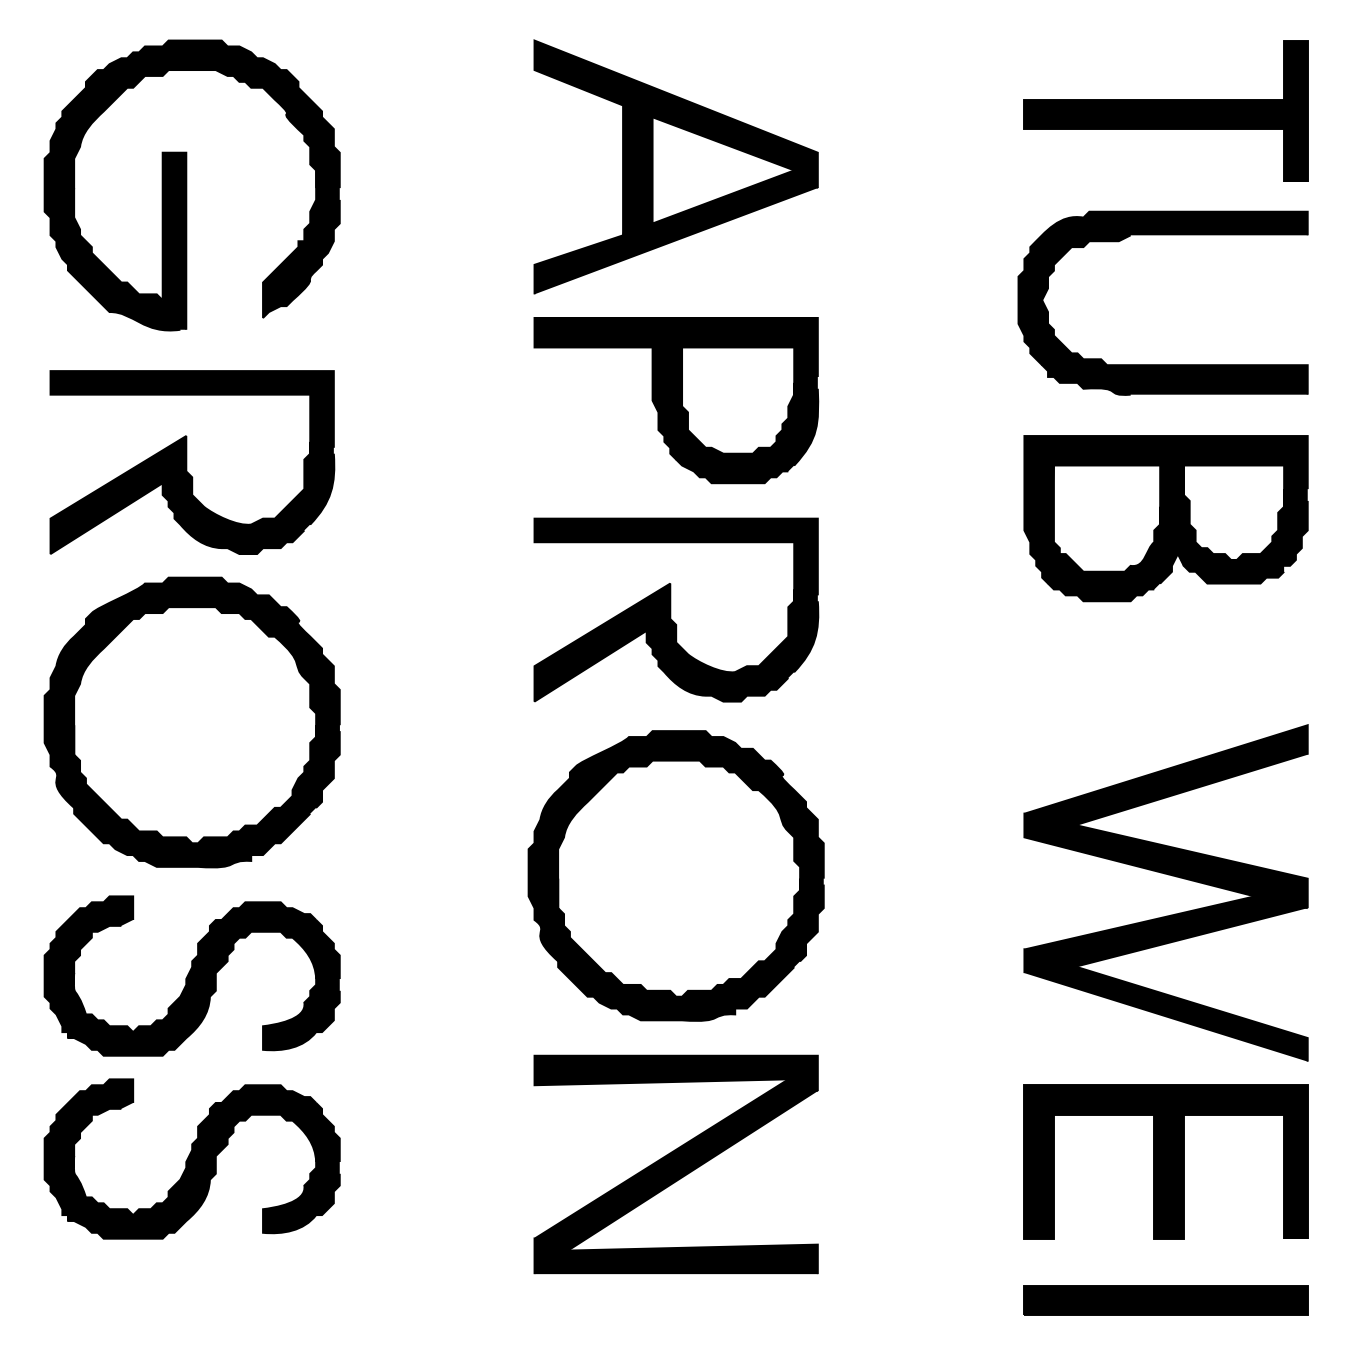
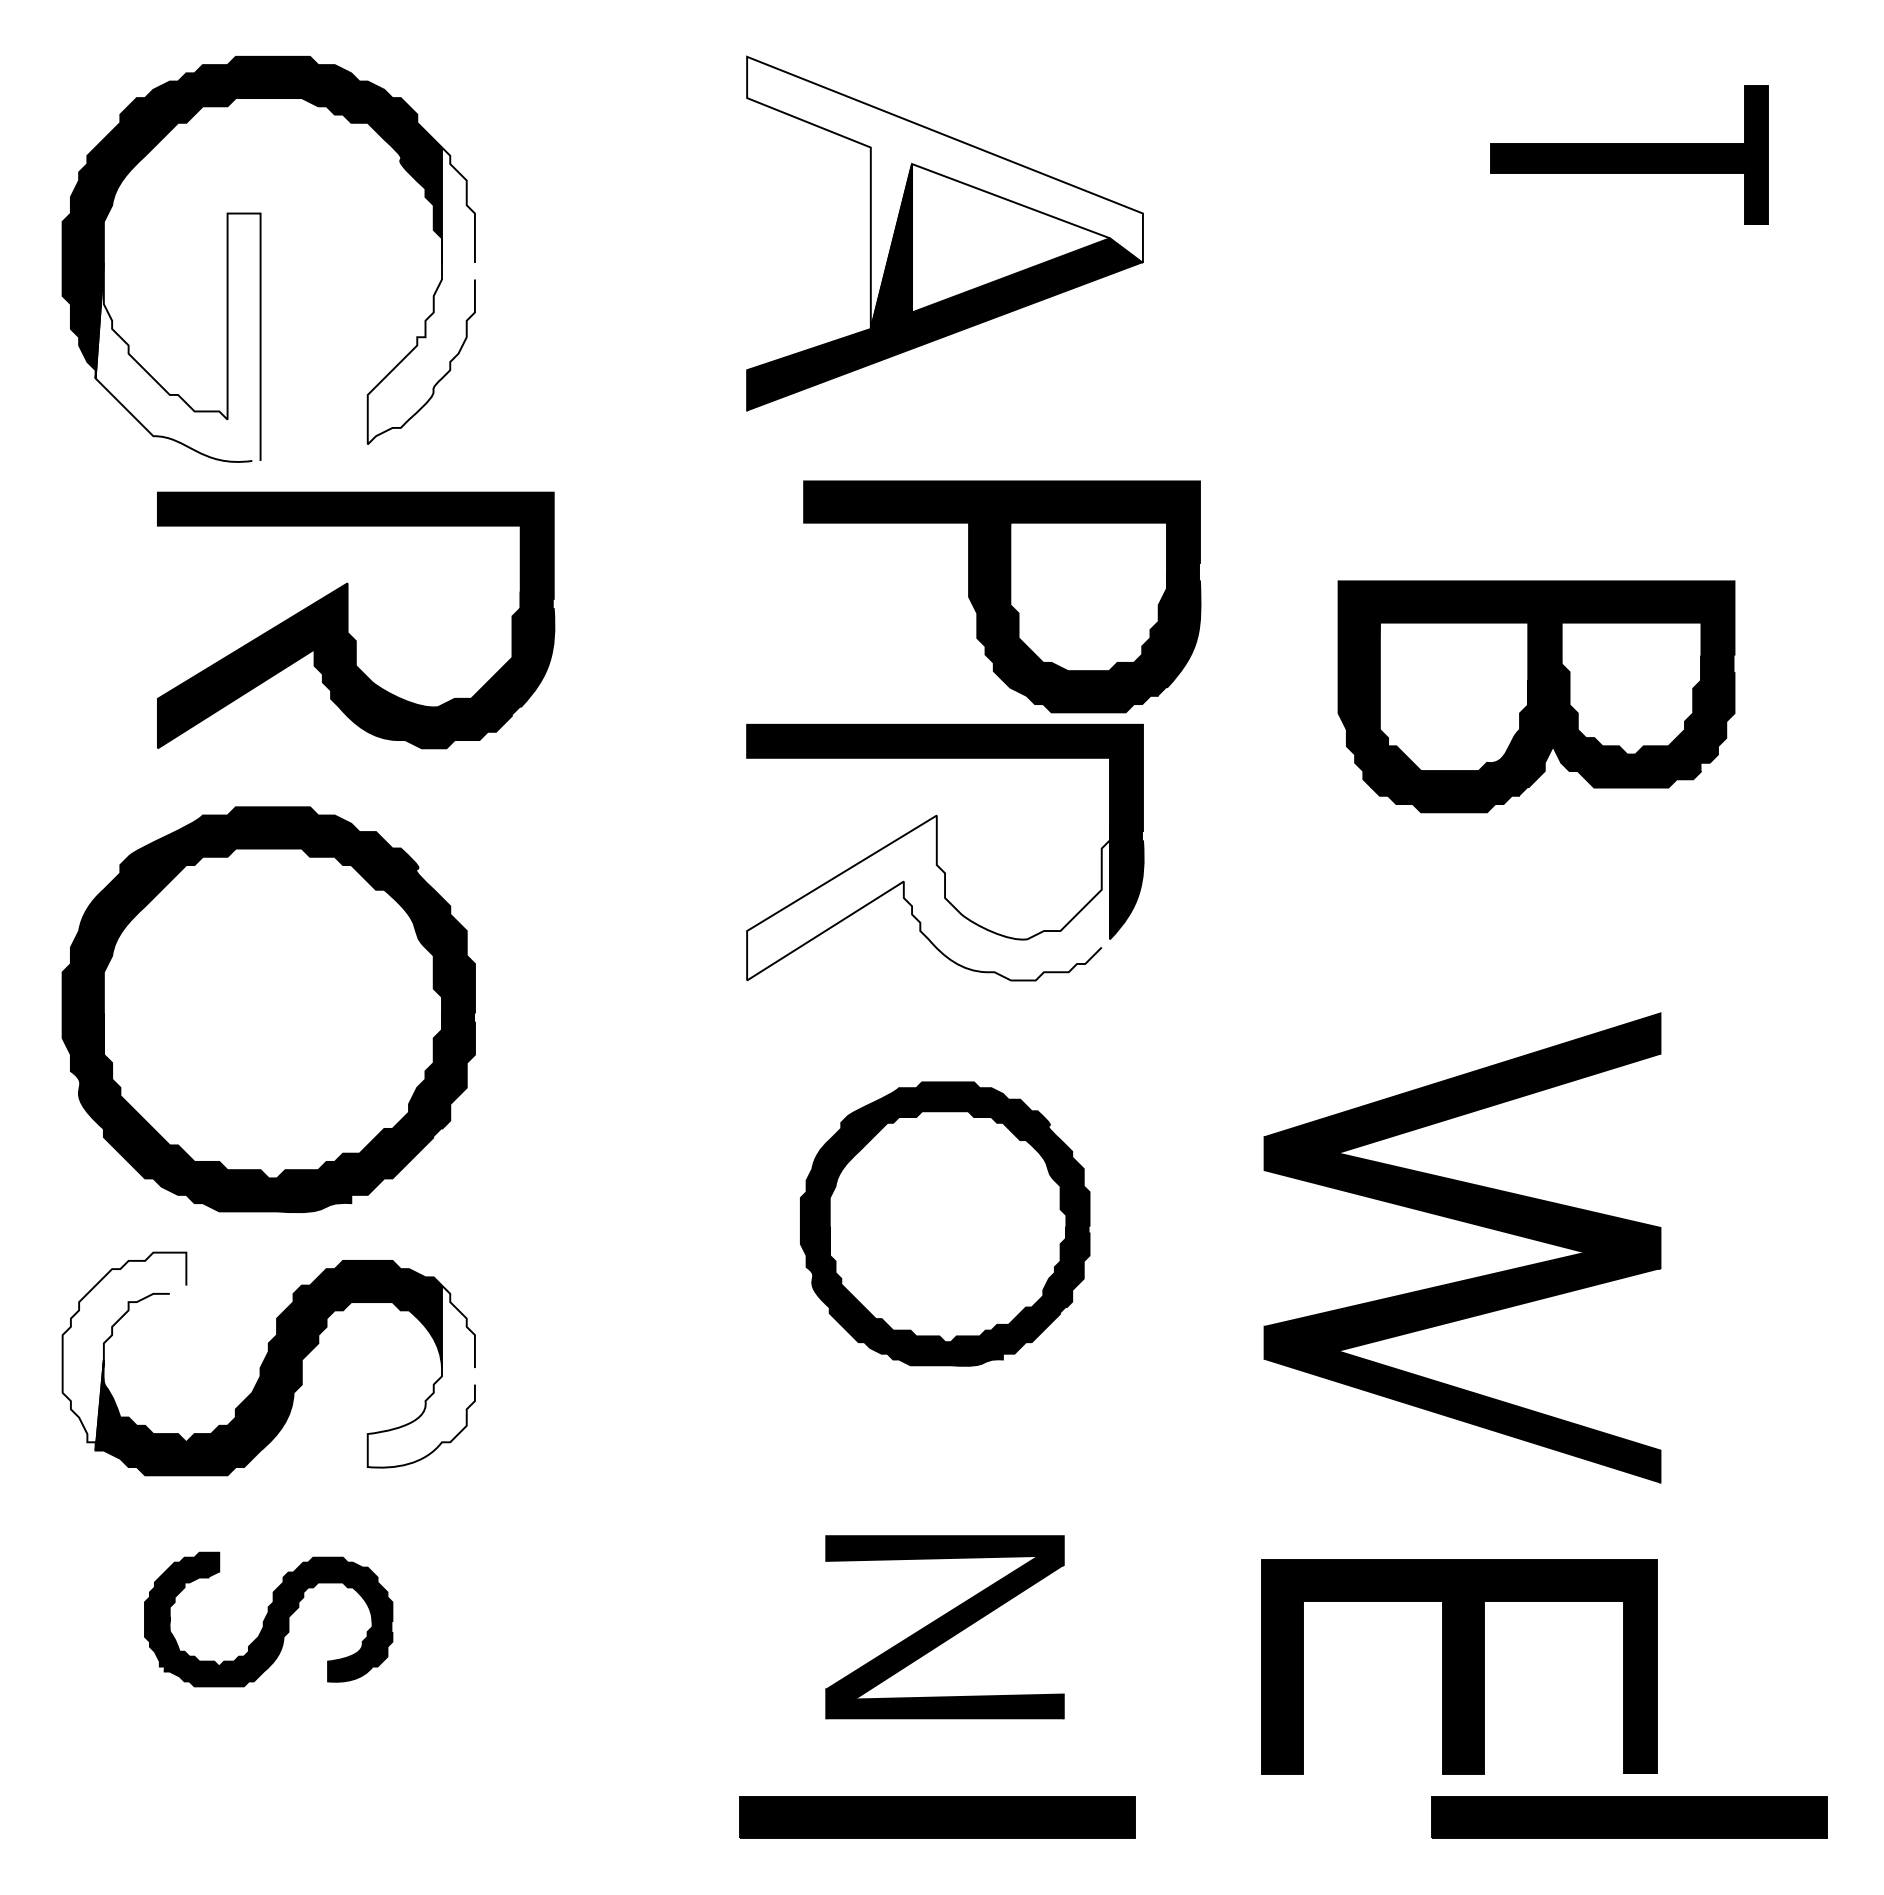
part: (1166, 111) -> (1629, 155), size x0.7
fill: (675, 137) -> (944, 192), removed
fill: (300, 211) -> (420, 295), removed
fill: (126, 241) -> (177, 337), removed
part: (1163, 364) -> (1625, 509), removed
part: (676, 400) -> (1002, 596), moved
part: (186, 462) -> (348, 620), moved
part: (1166, 518) -> (1536, 696), moved
fill: (664, 642) -> (928, 897), removed
part: (676, 875) -> (945, 1223), size x0.7
part: (1169, 875) -> (1467, 1223), moved
fill: (88, 967) -> (124, 1351), removed
fill: (300, 985) -> (420, 1376), removed
part: (191, 1158) -> (268, 1619), size x0.6
part: (1166, 1161) -> (1459, 1666), moved
part: (675, 1164) -> (944, 1627), size x0.6
part: (670, 1300) -> (937, 1817), added

